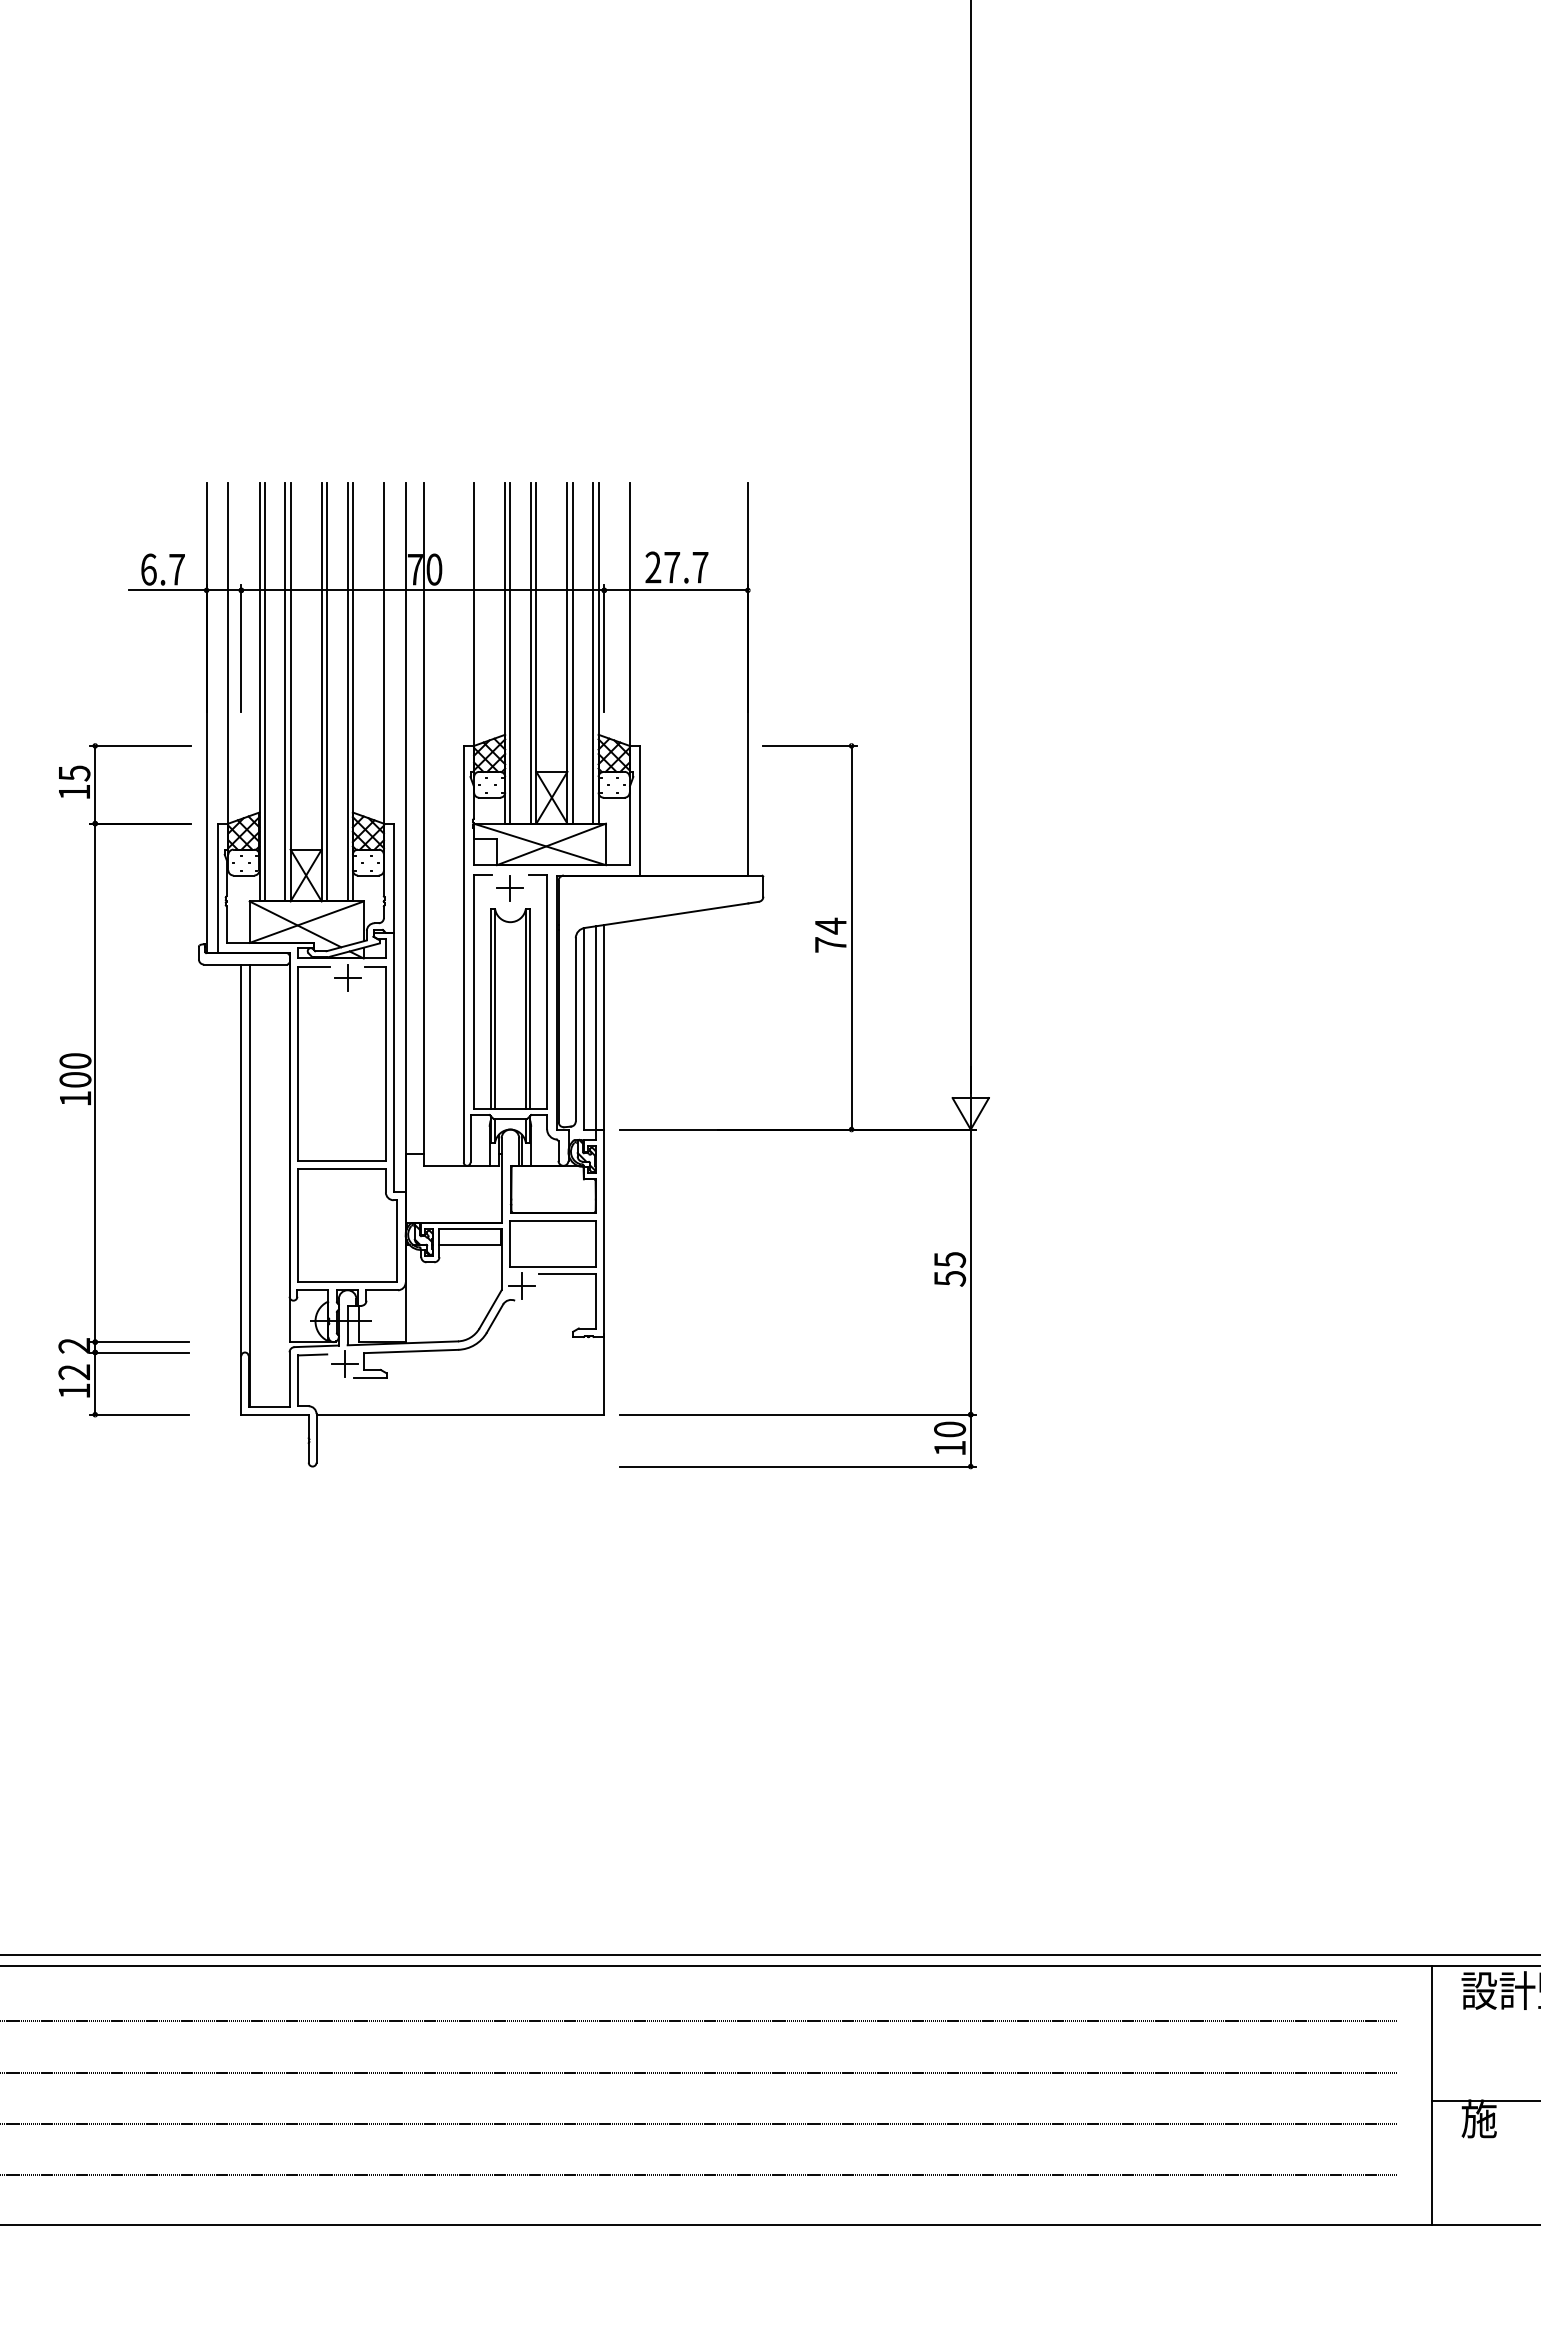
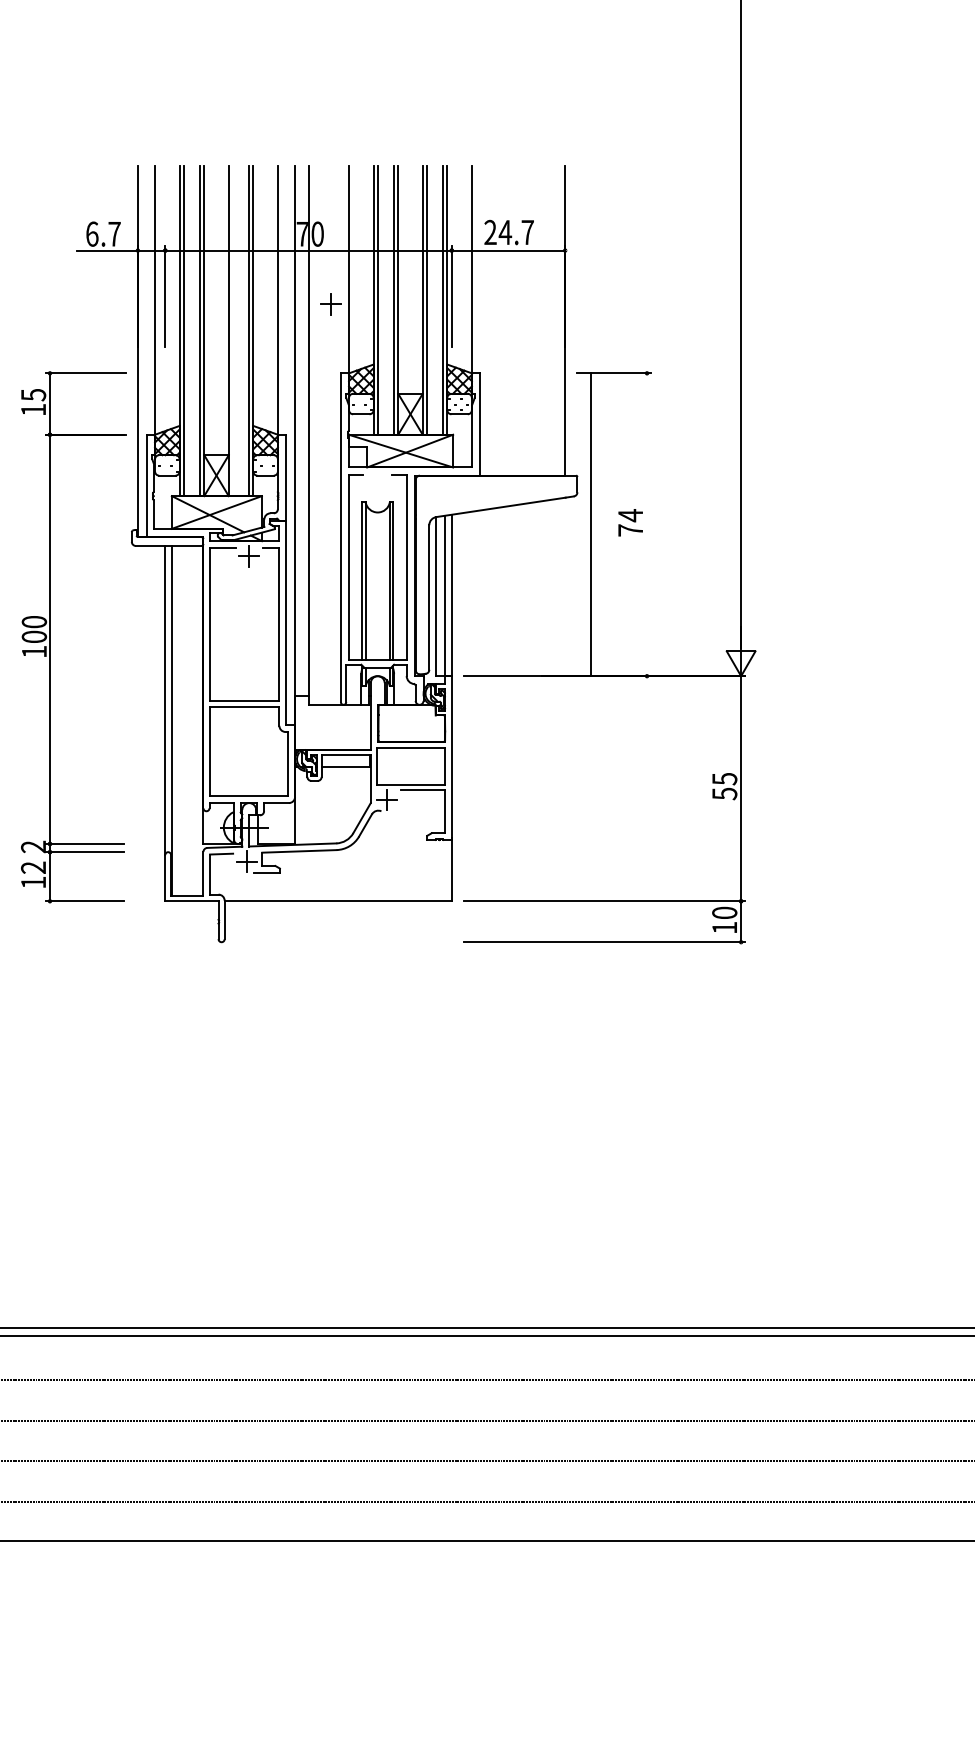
text: (671, 567) -> (504, 232), 27.7 -> 24.7
line: (326, 691) -> (232, 330), removed
part: (509, 888) -> (330, 304), moved
line: (851, 937) -> (590, 524), moved

